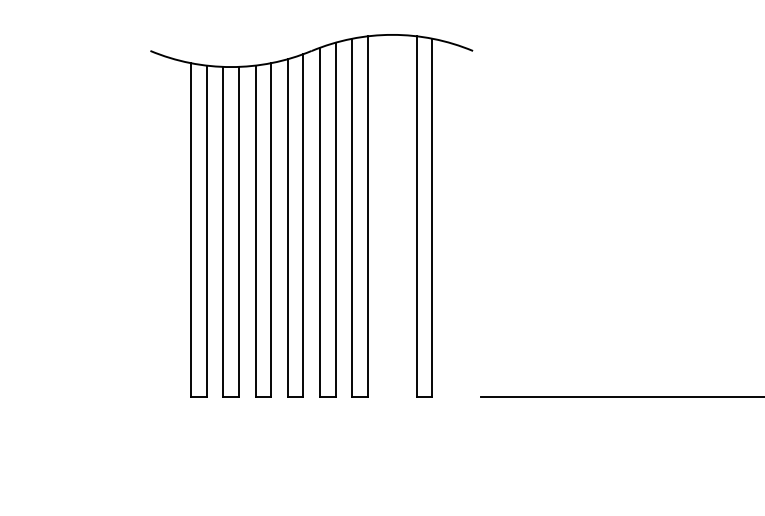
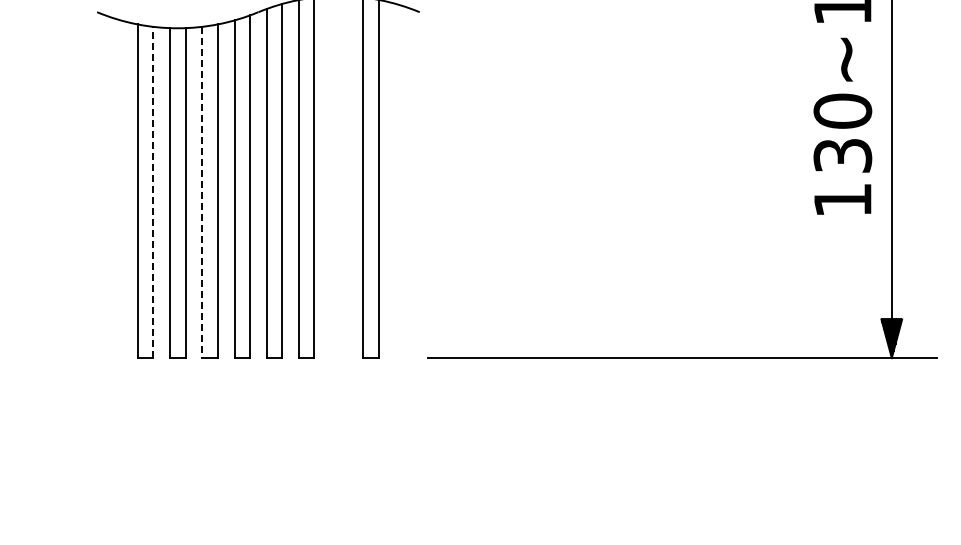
line: (206, 231) -> (153, 192), solid -> dashed
line: (255, 231) -> (202, 192), solid -> dashed

